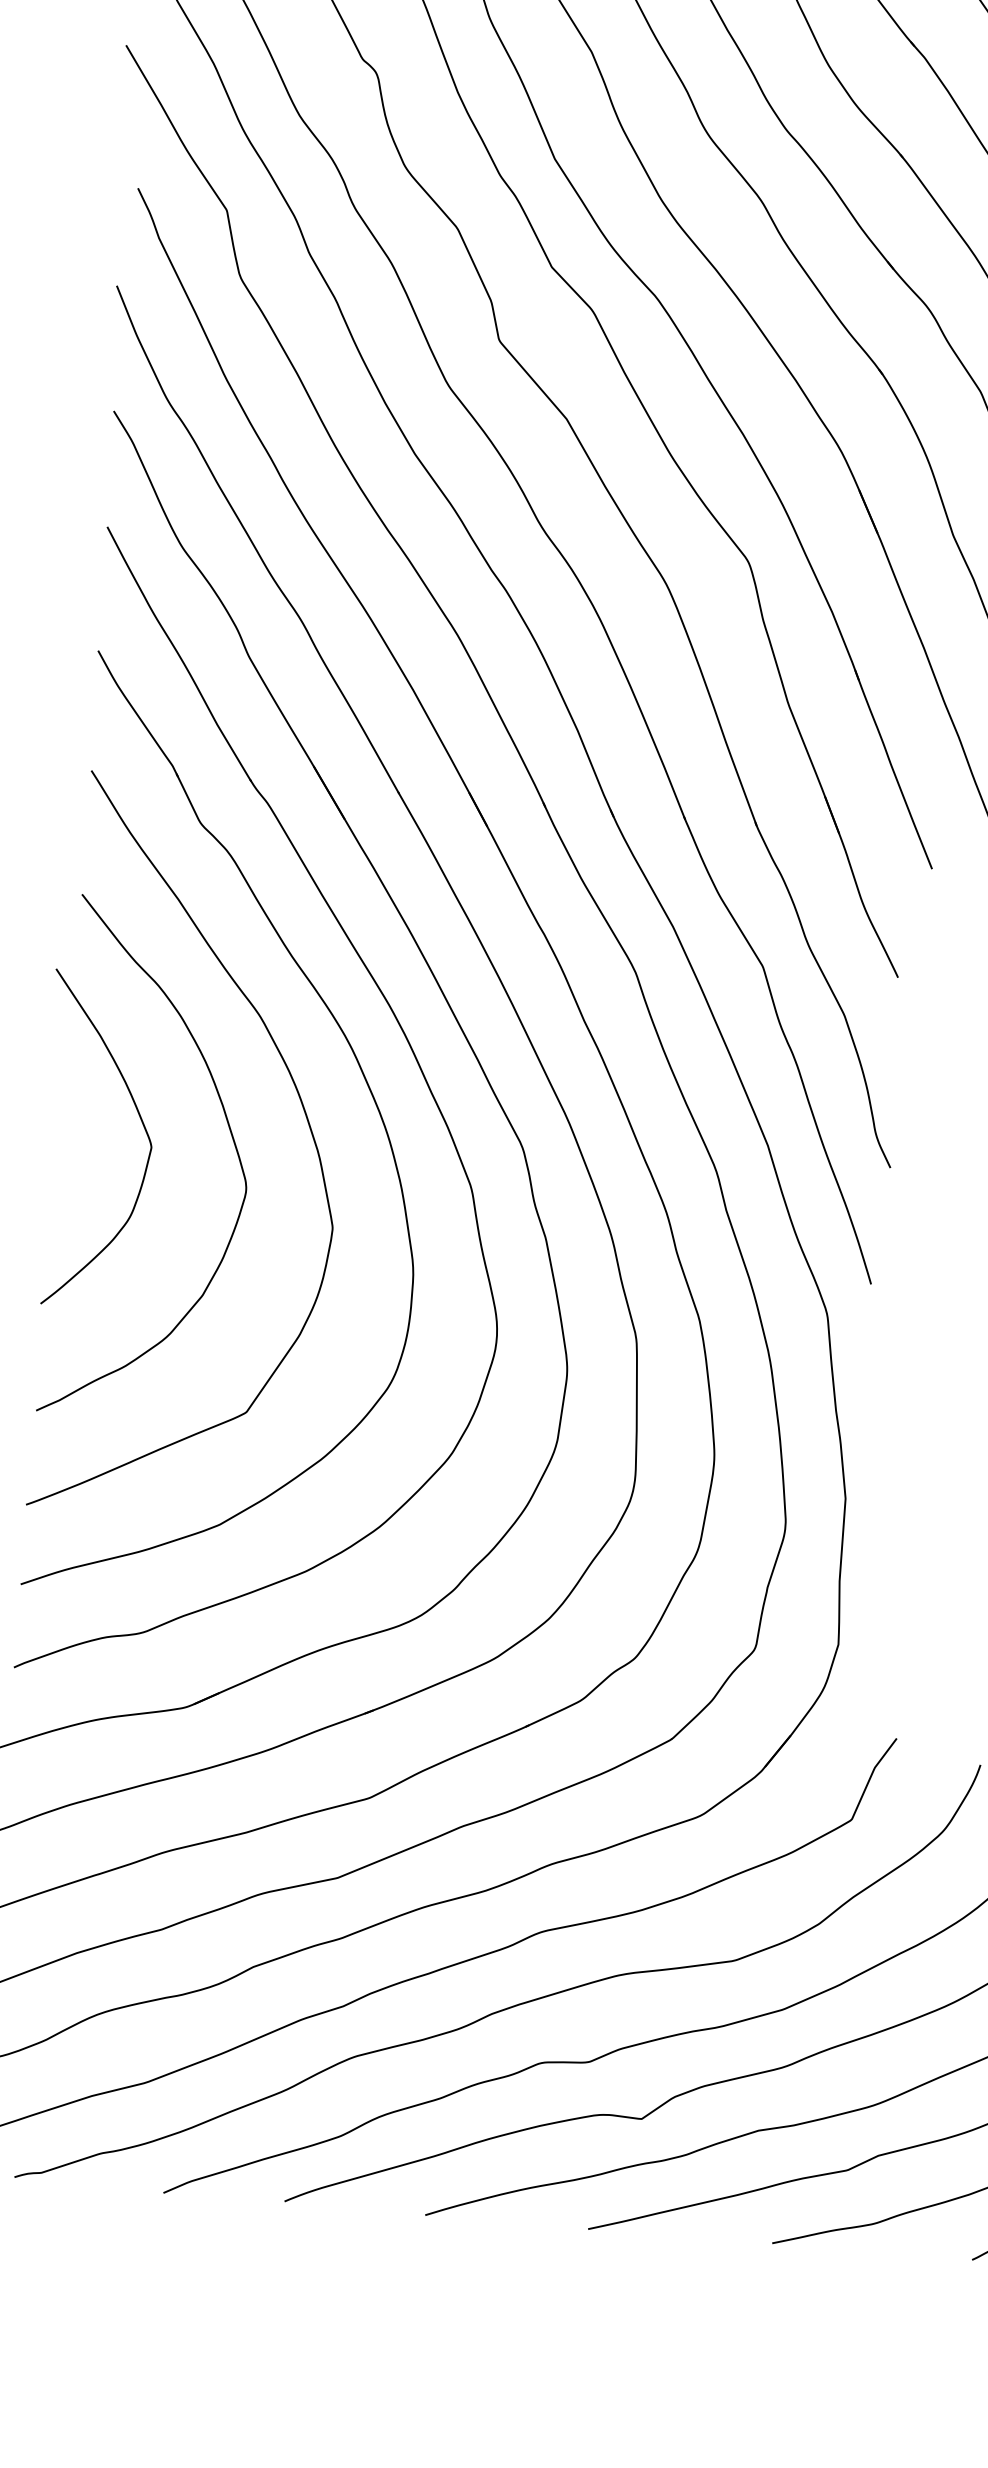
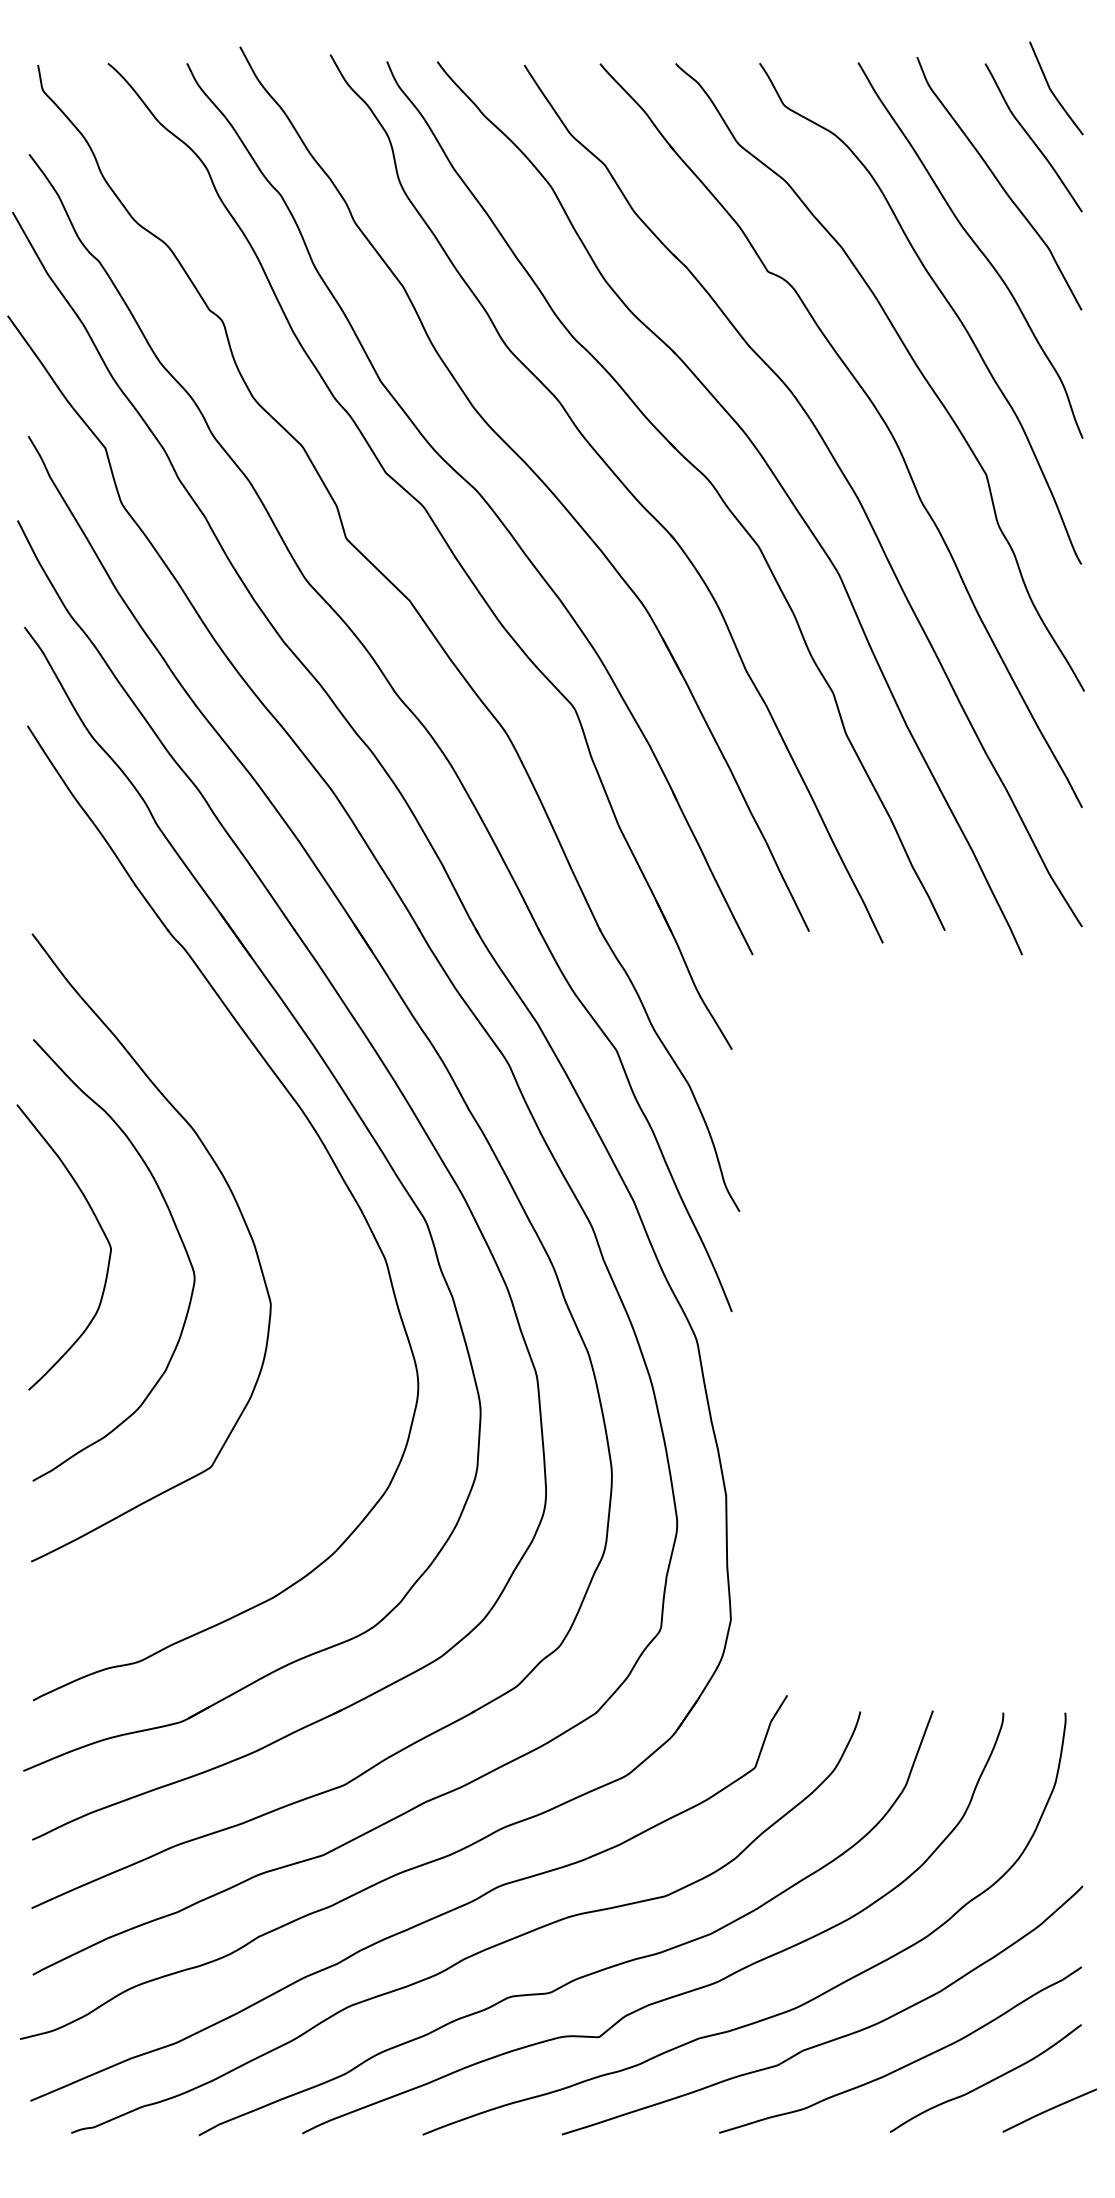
part: (366, 1084) -> (288, 1179), removed

